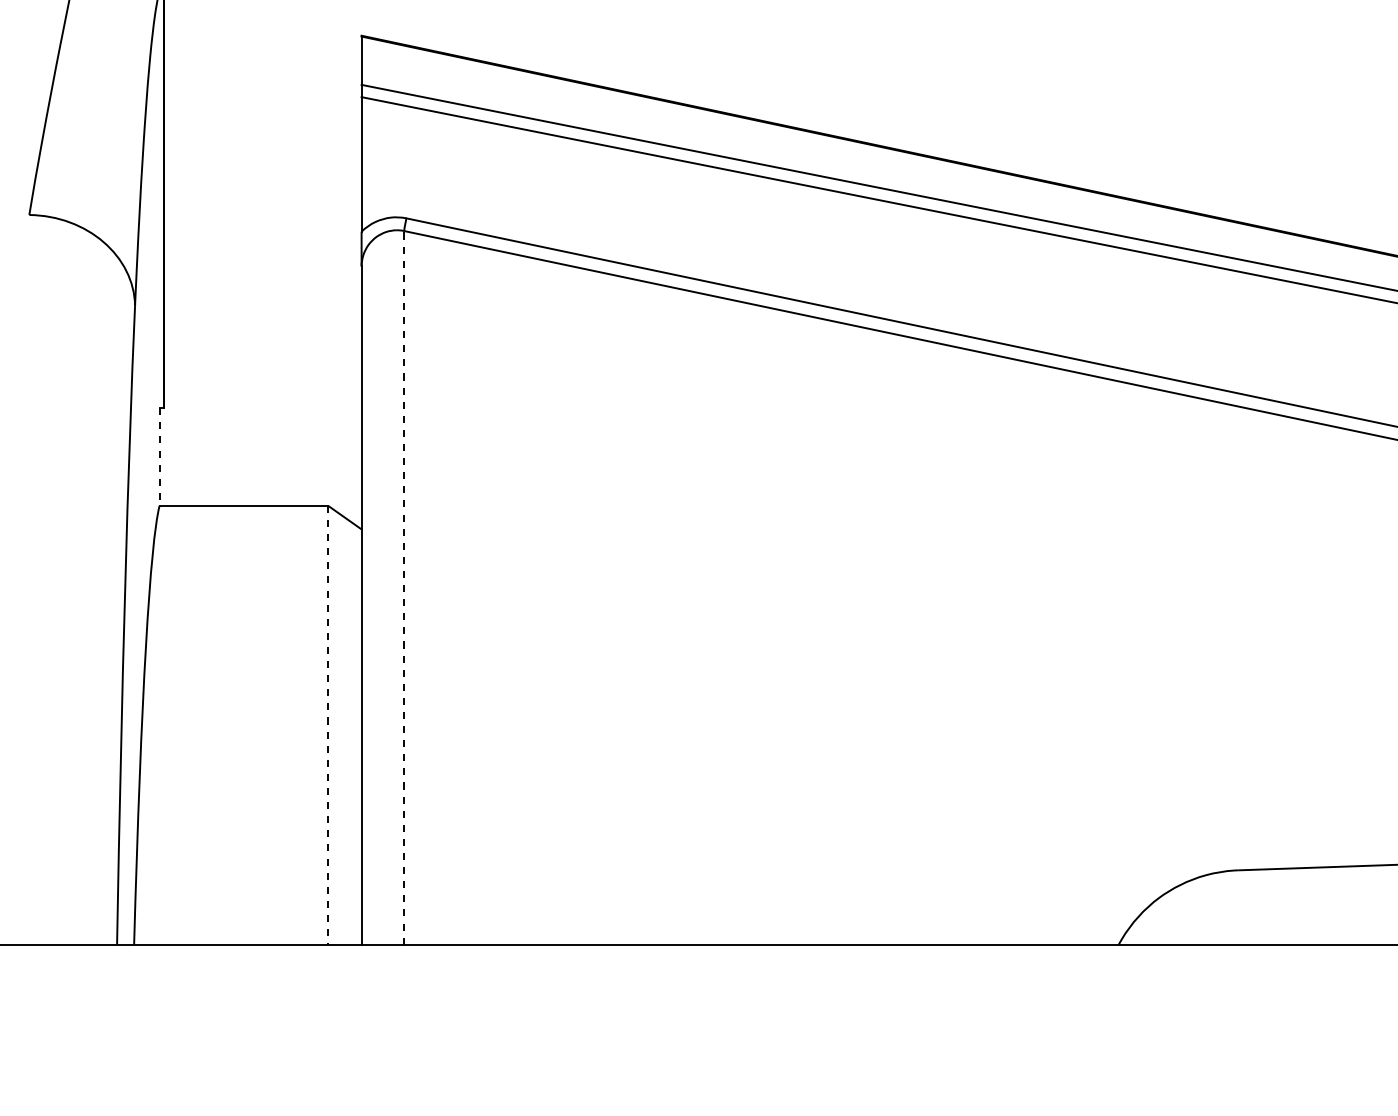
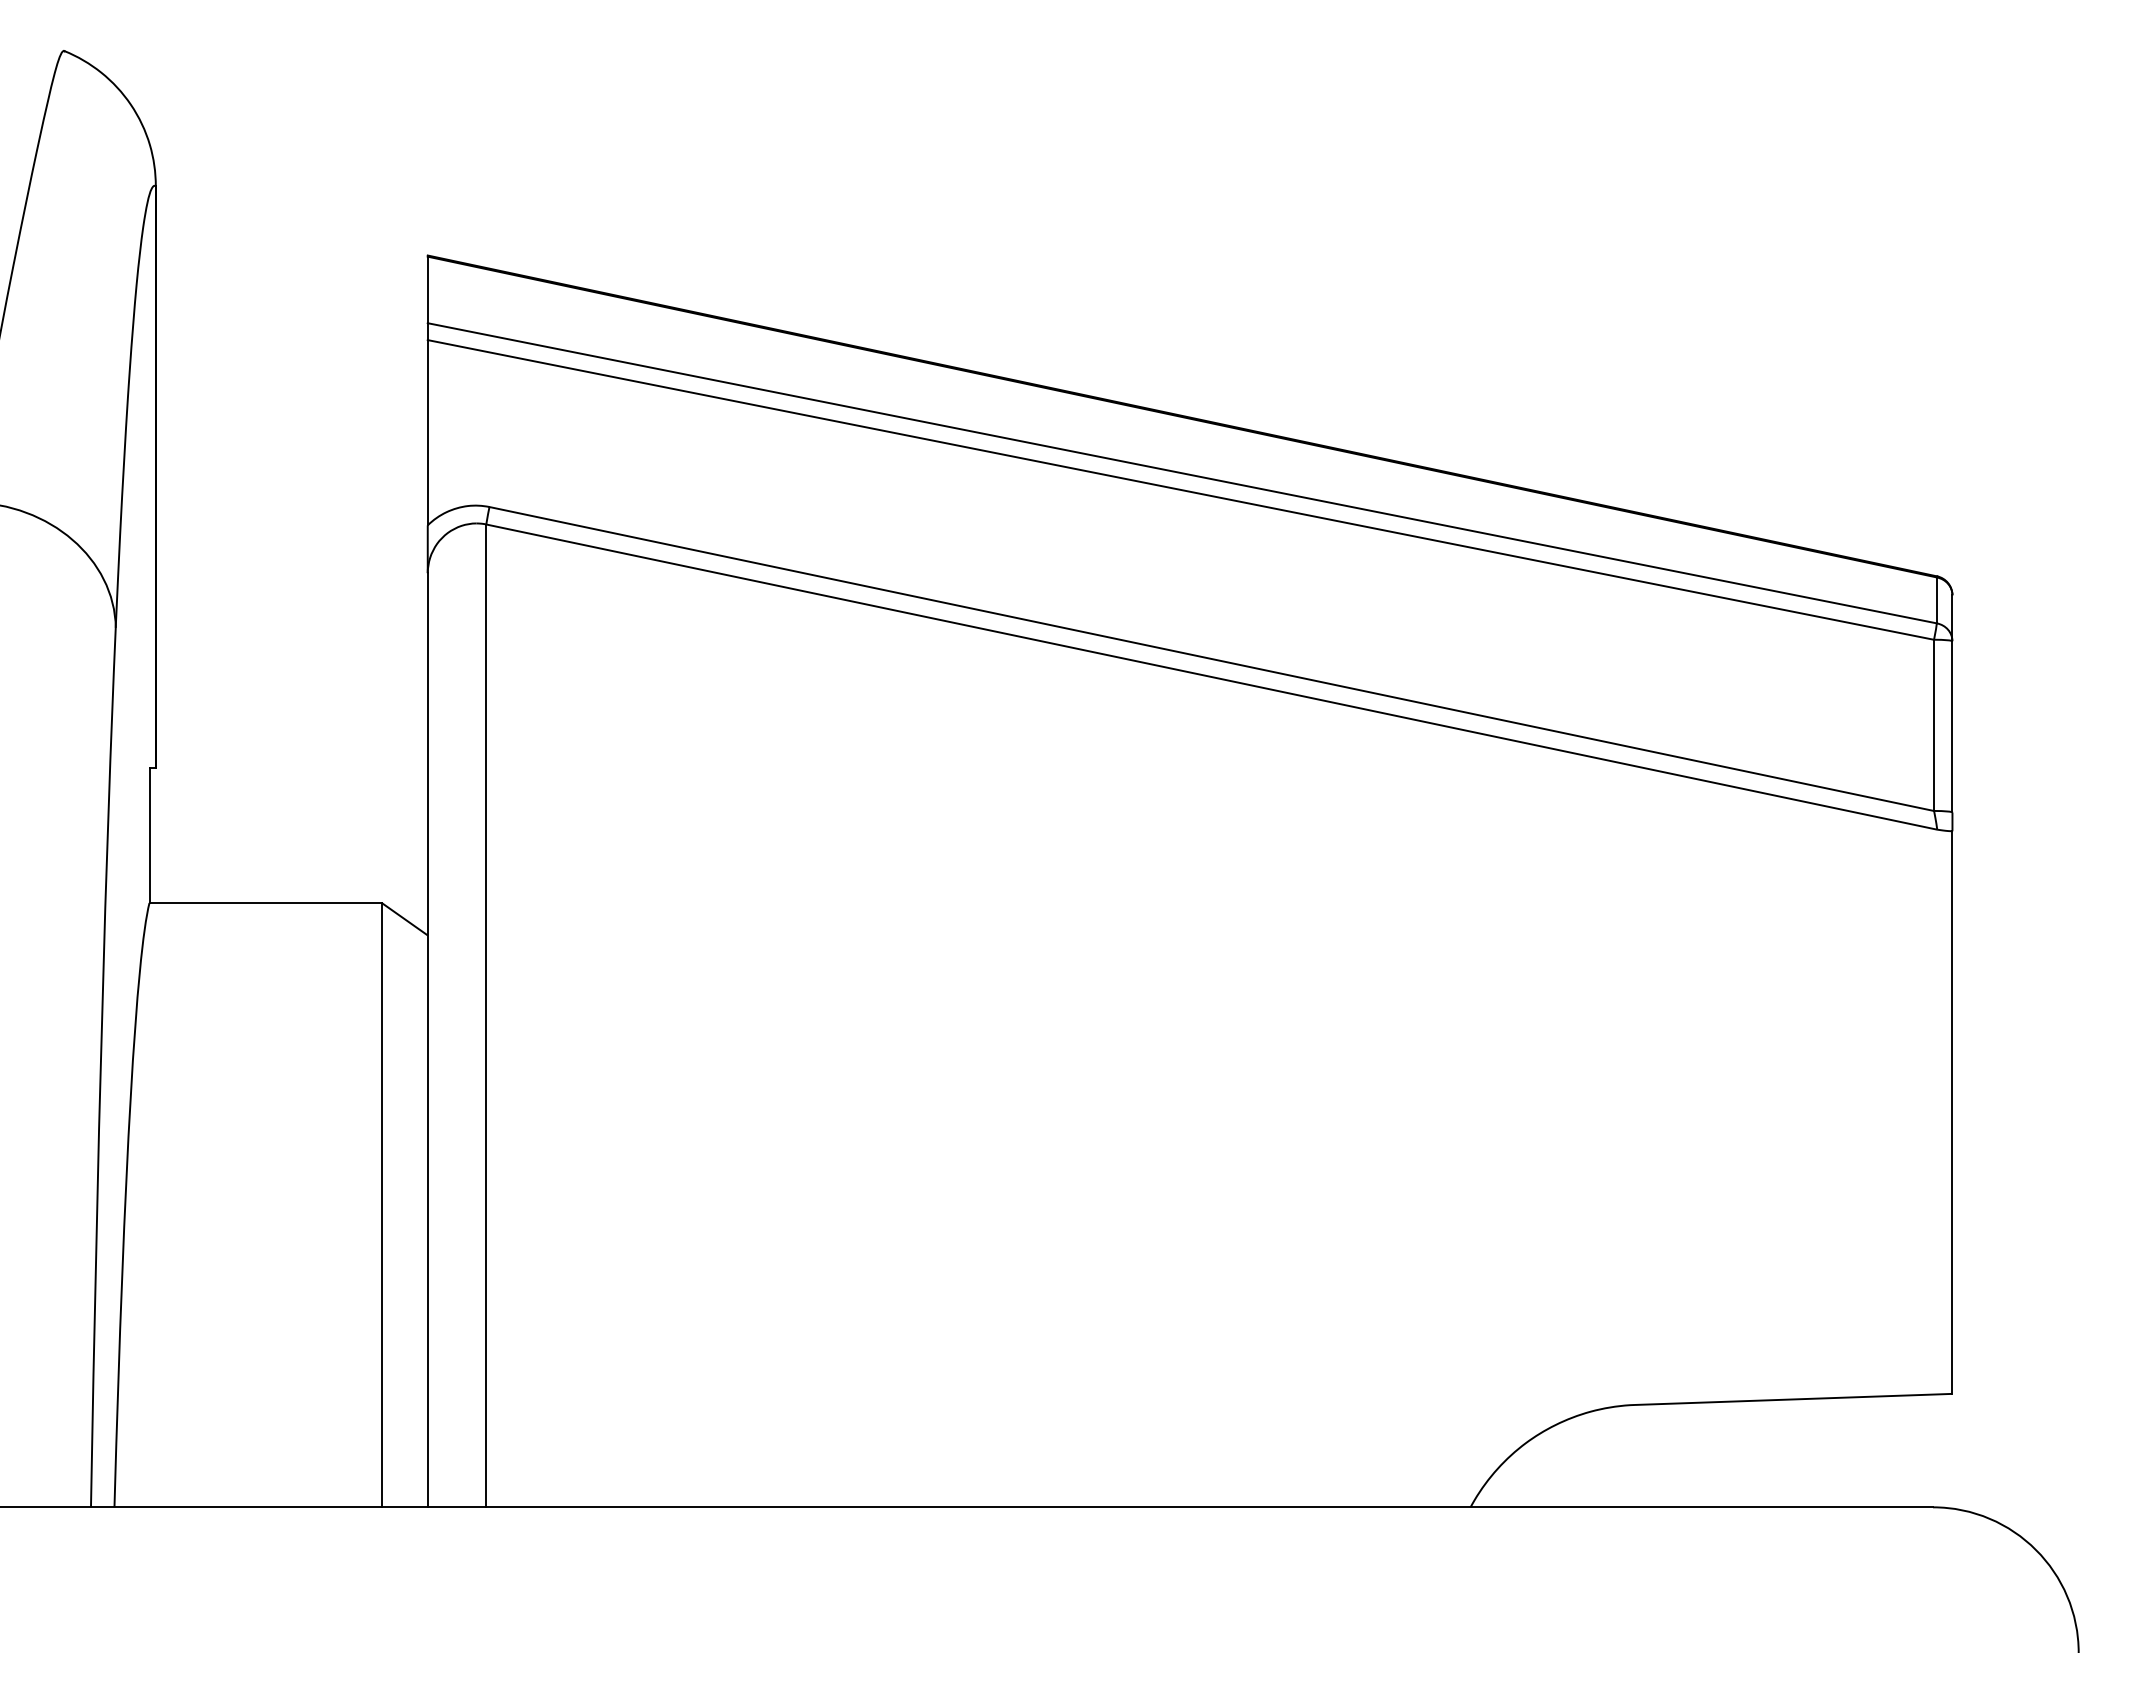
line: (159, 457) -> (149, 836), dashed -> solid
line: (404, 587) -> (486, 1015), dashed -> solid
line: (328, 725) -> (381, 1205), dashed -> solid

